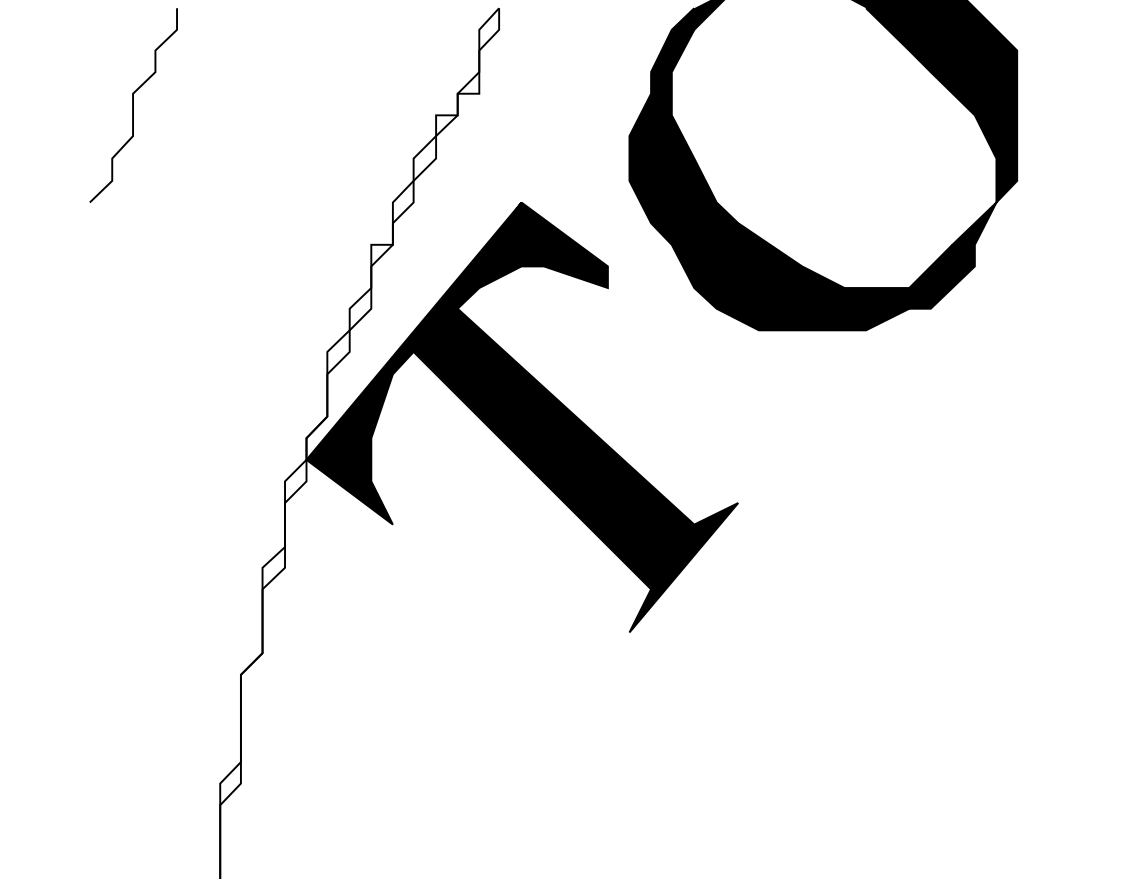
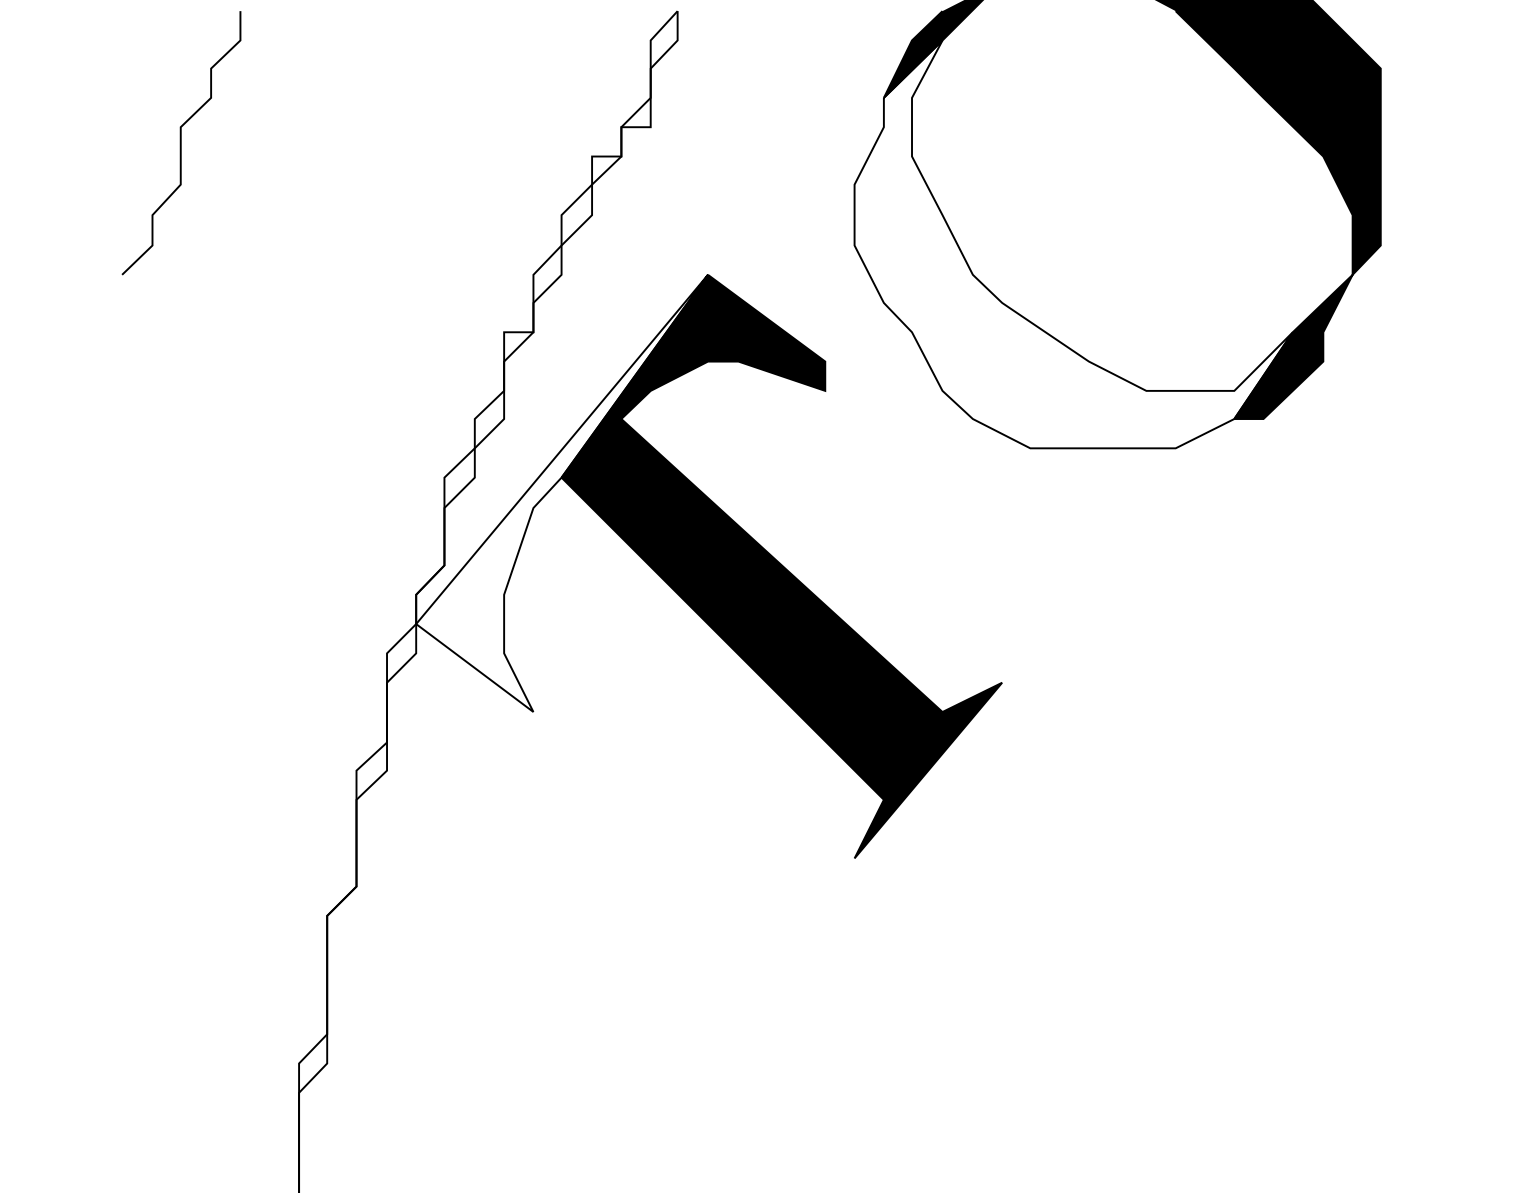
fill: (790, 179) -> (1073, 243), removed
fill: (413, 363) -> (561, 493), removed

